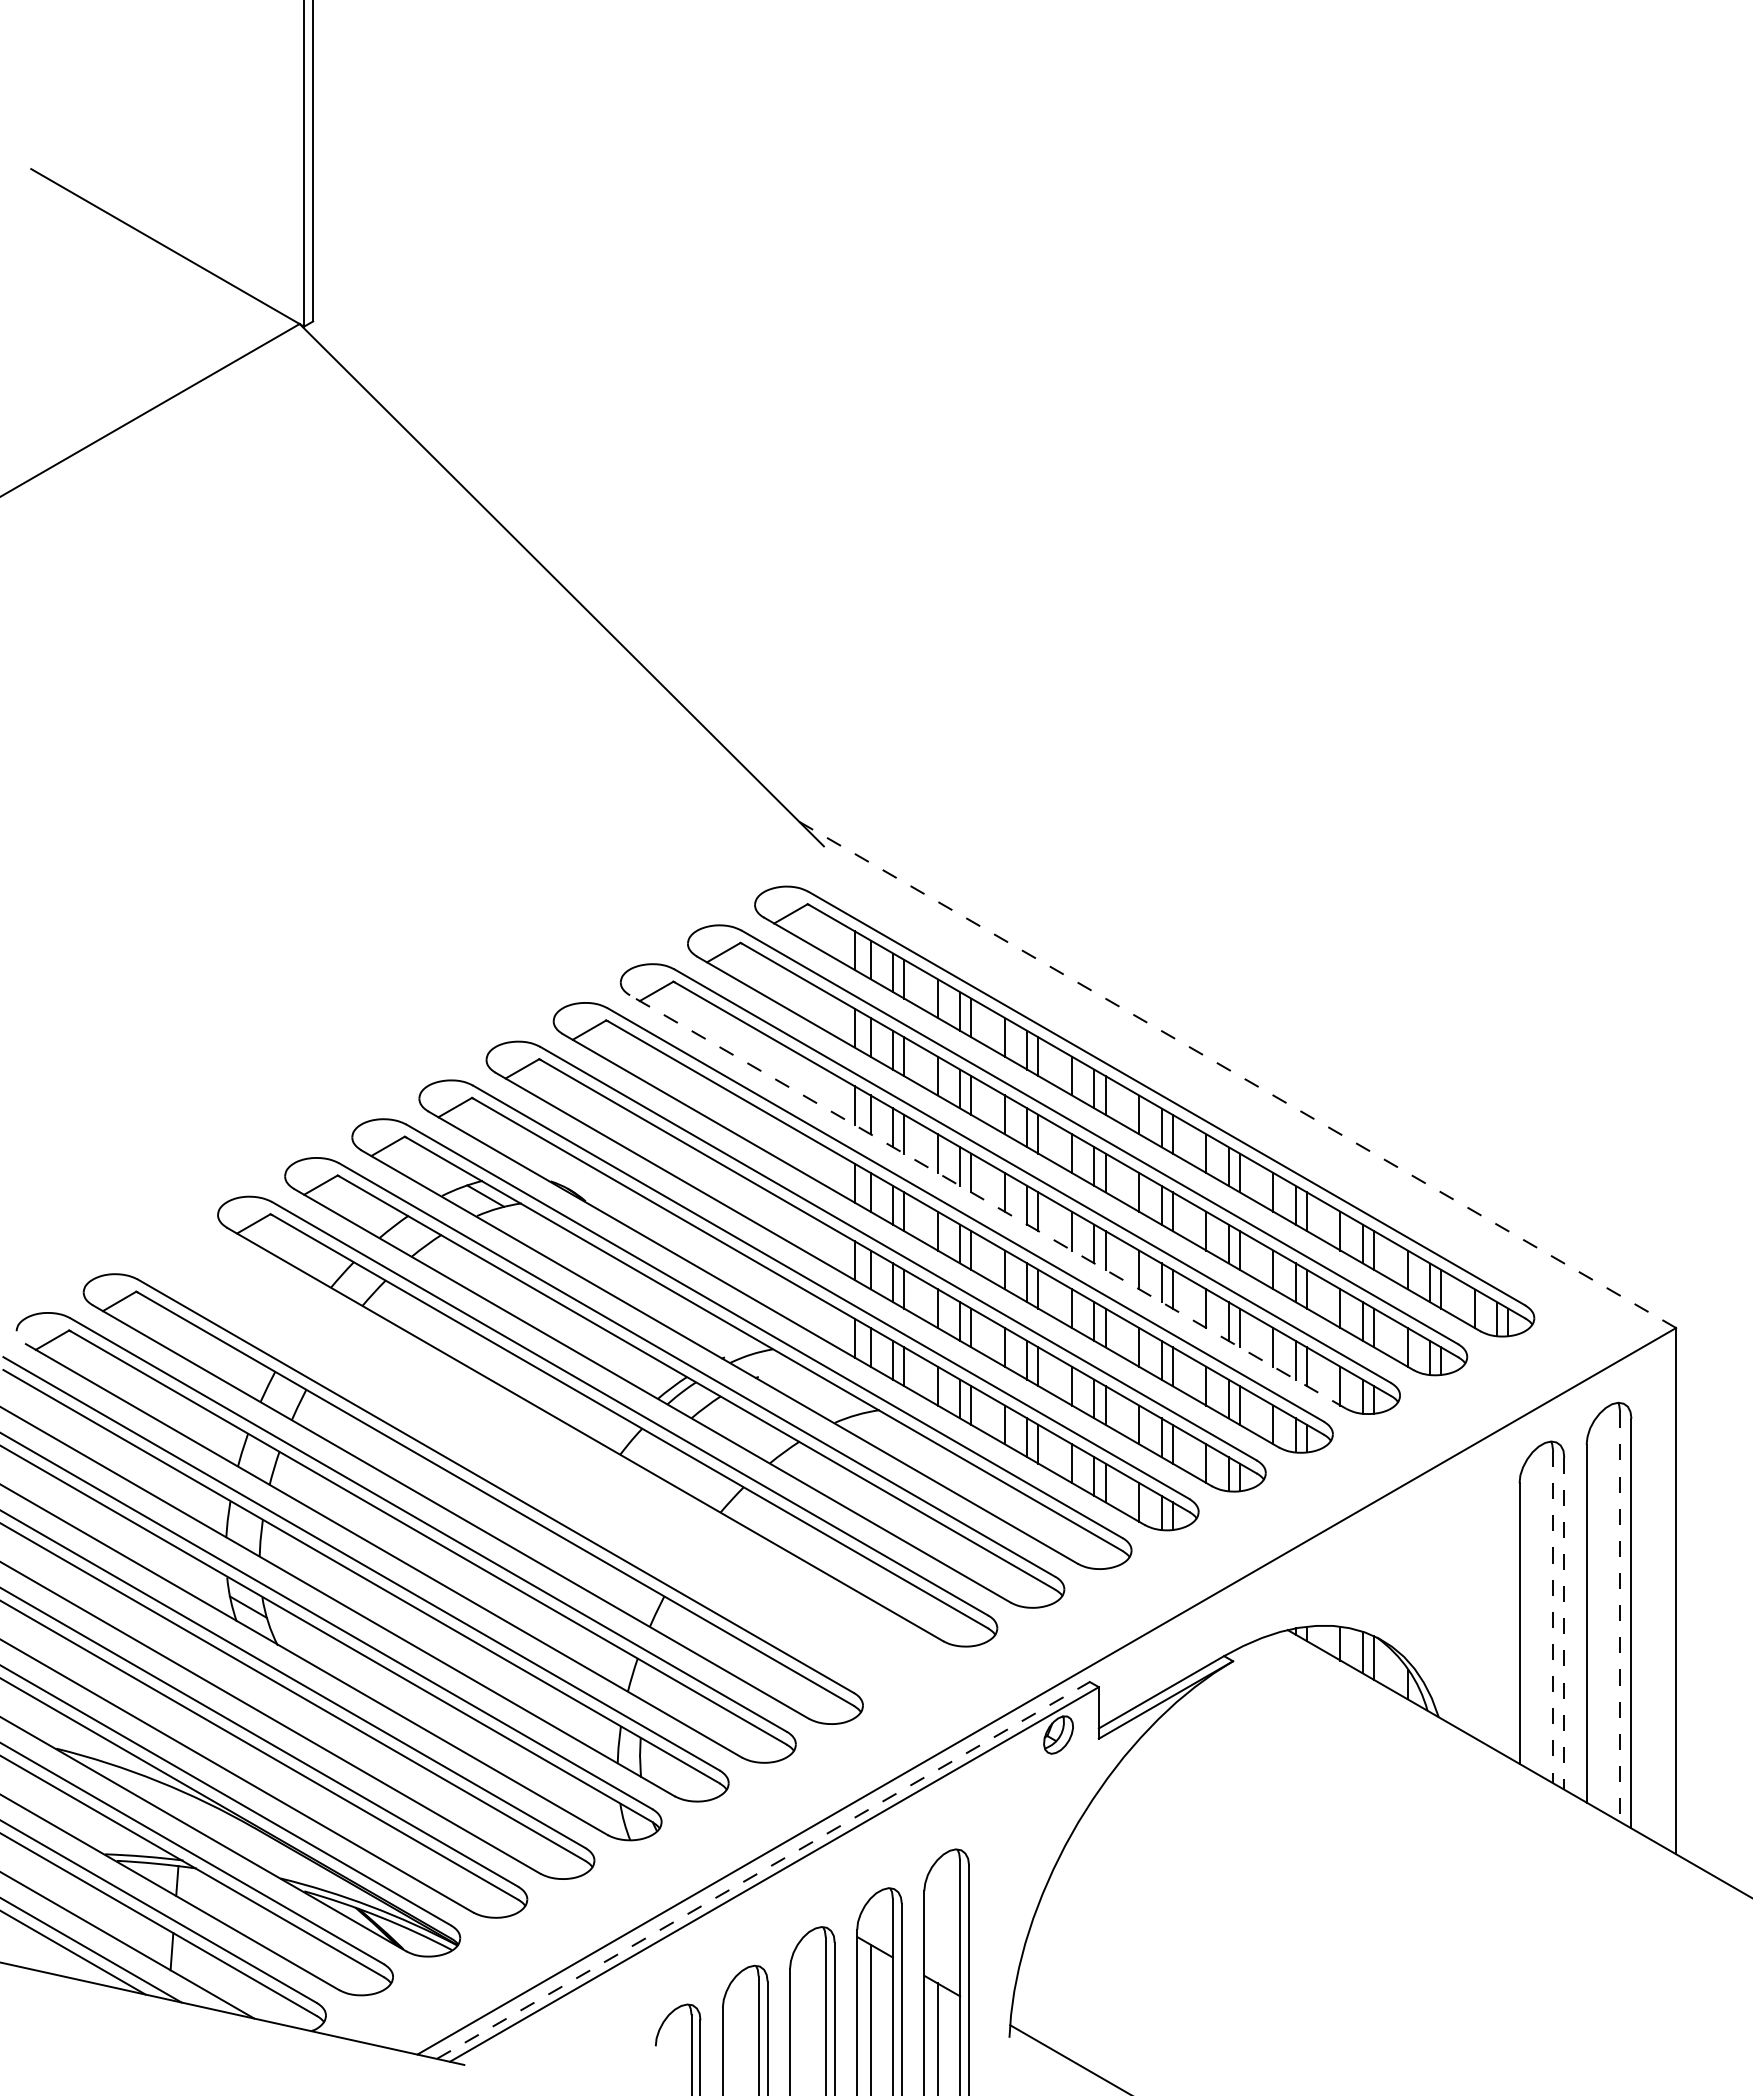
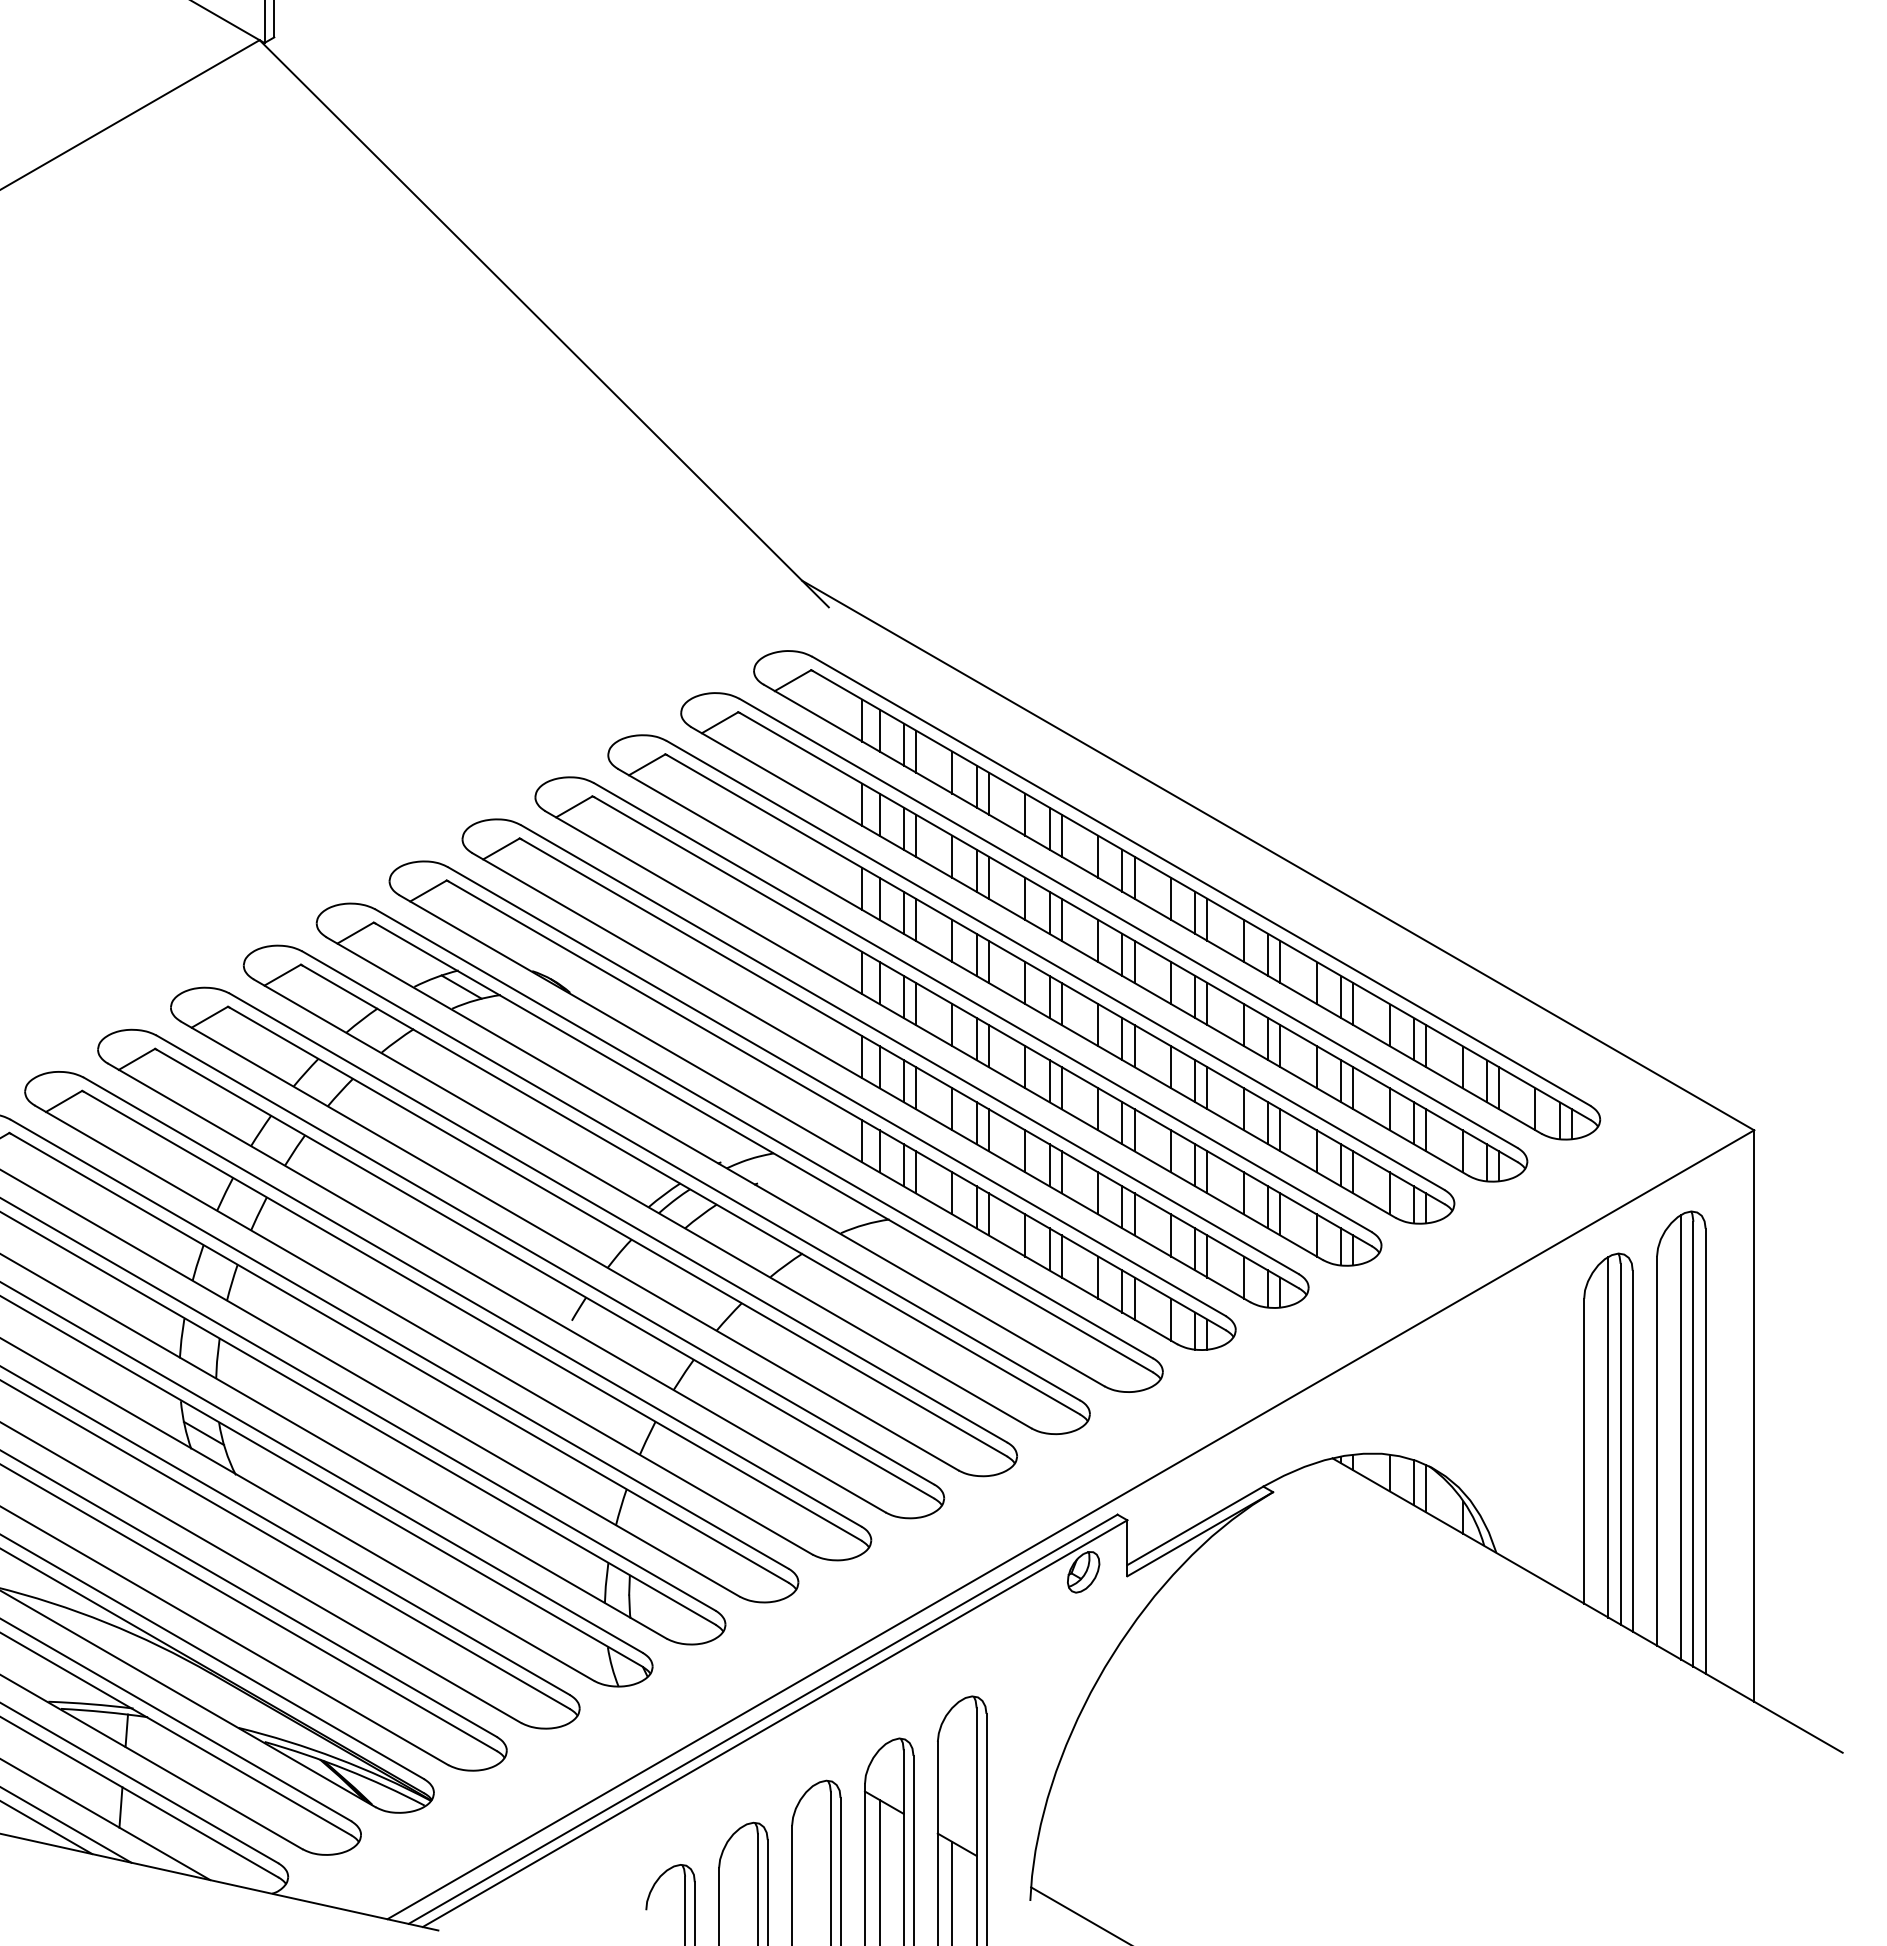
line: (1238, 1075) -> (1278, 856), dashed -> solid
line: (987, 1201) -> (1006, 992), dashed -> solid
part: (540, 1460) -> (521, 1274), added
line: (1541, 1610) -> (1607, 1437), added
line: (1609, 1610) -> (1681, 1437), added
line: (1553, 1617) -> (1621, 1444), dashed -> solid
line: (1620, 1617) -> (1693, 1444), dashed -> solid
line: (1564, 1624) -> (1632, 1452), dashed -> solid
line: (763, 1870) -> (763, 1719), dashed -> solid

